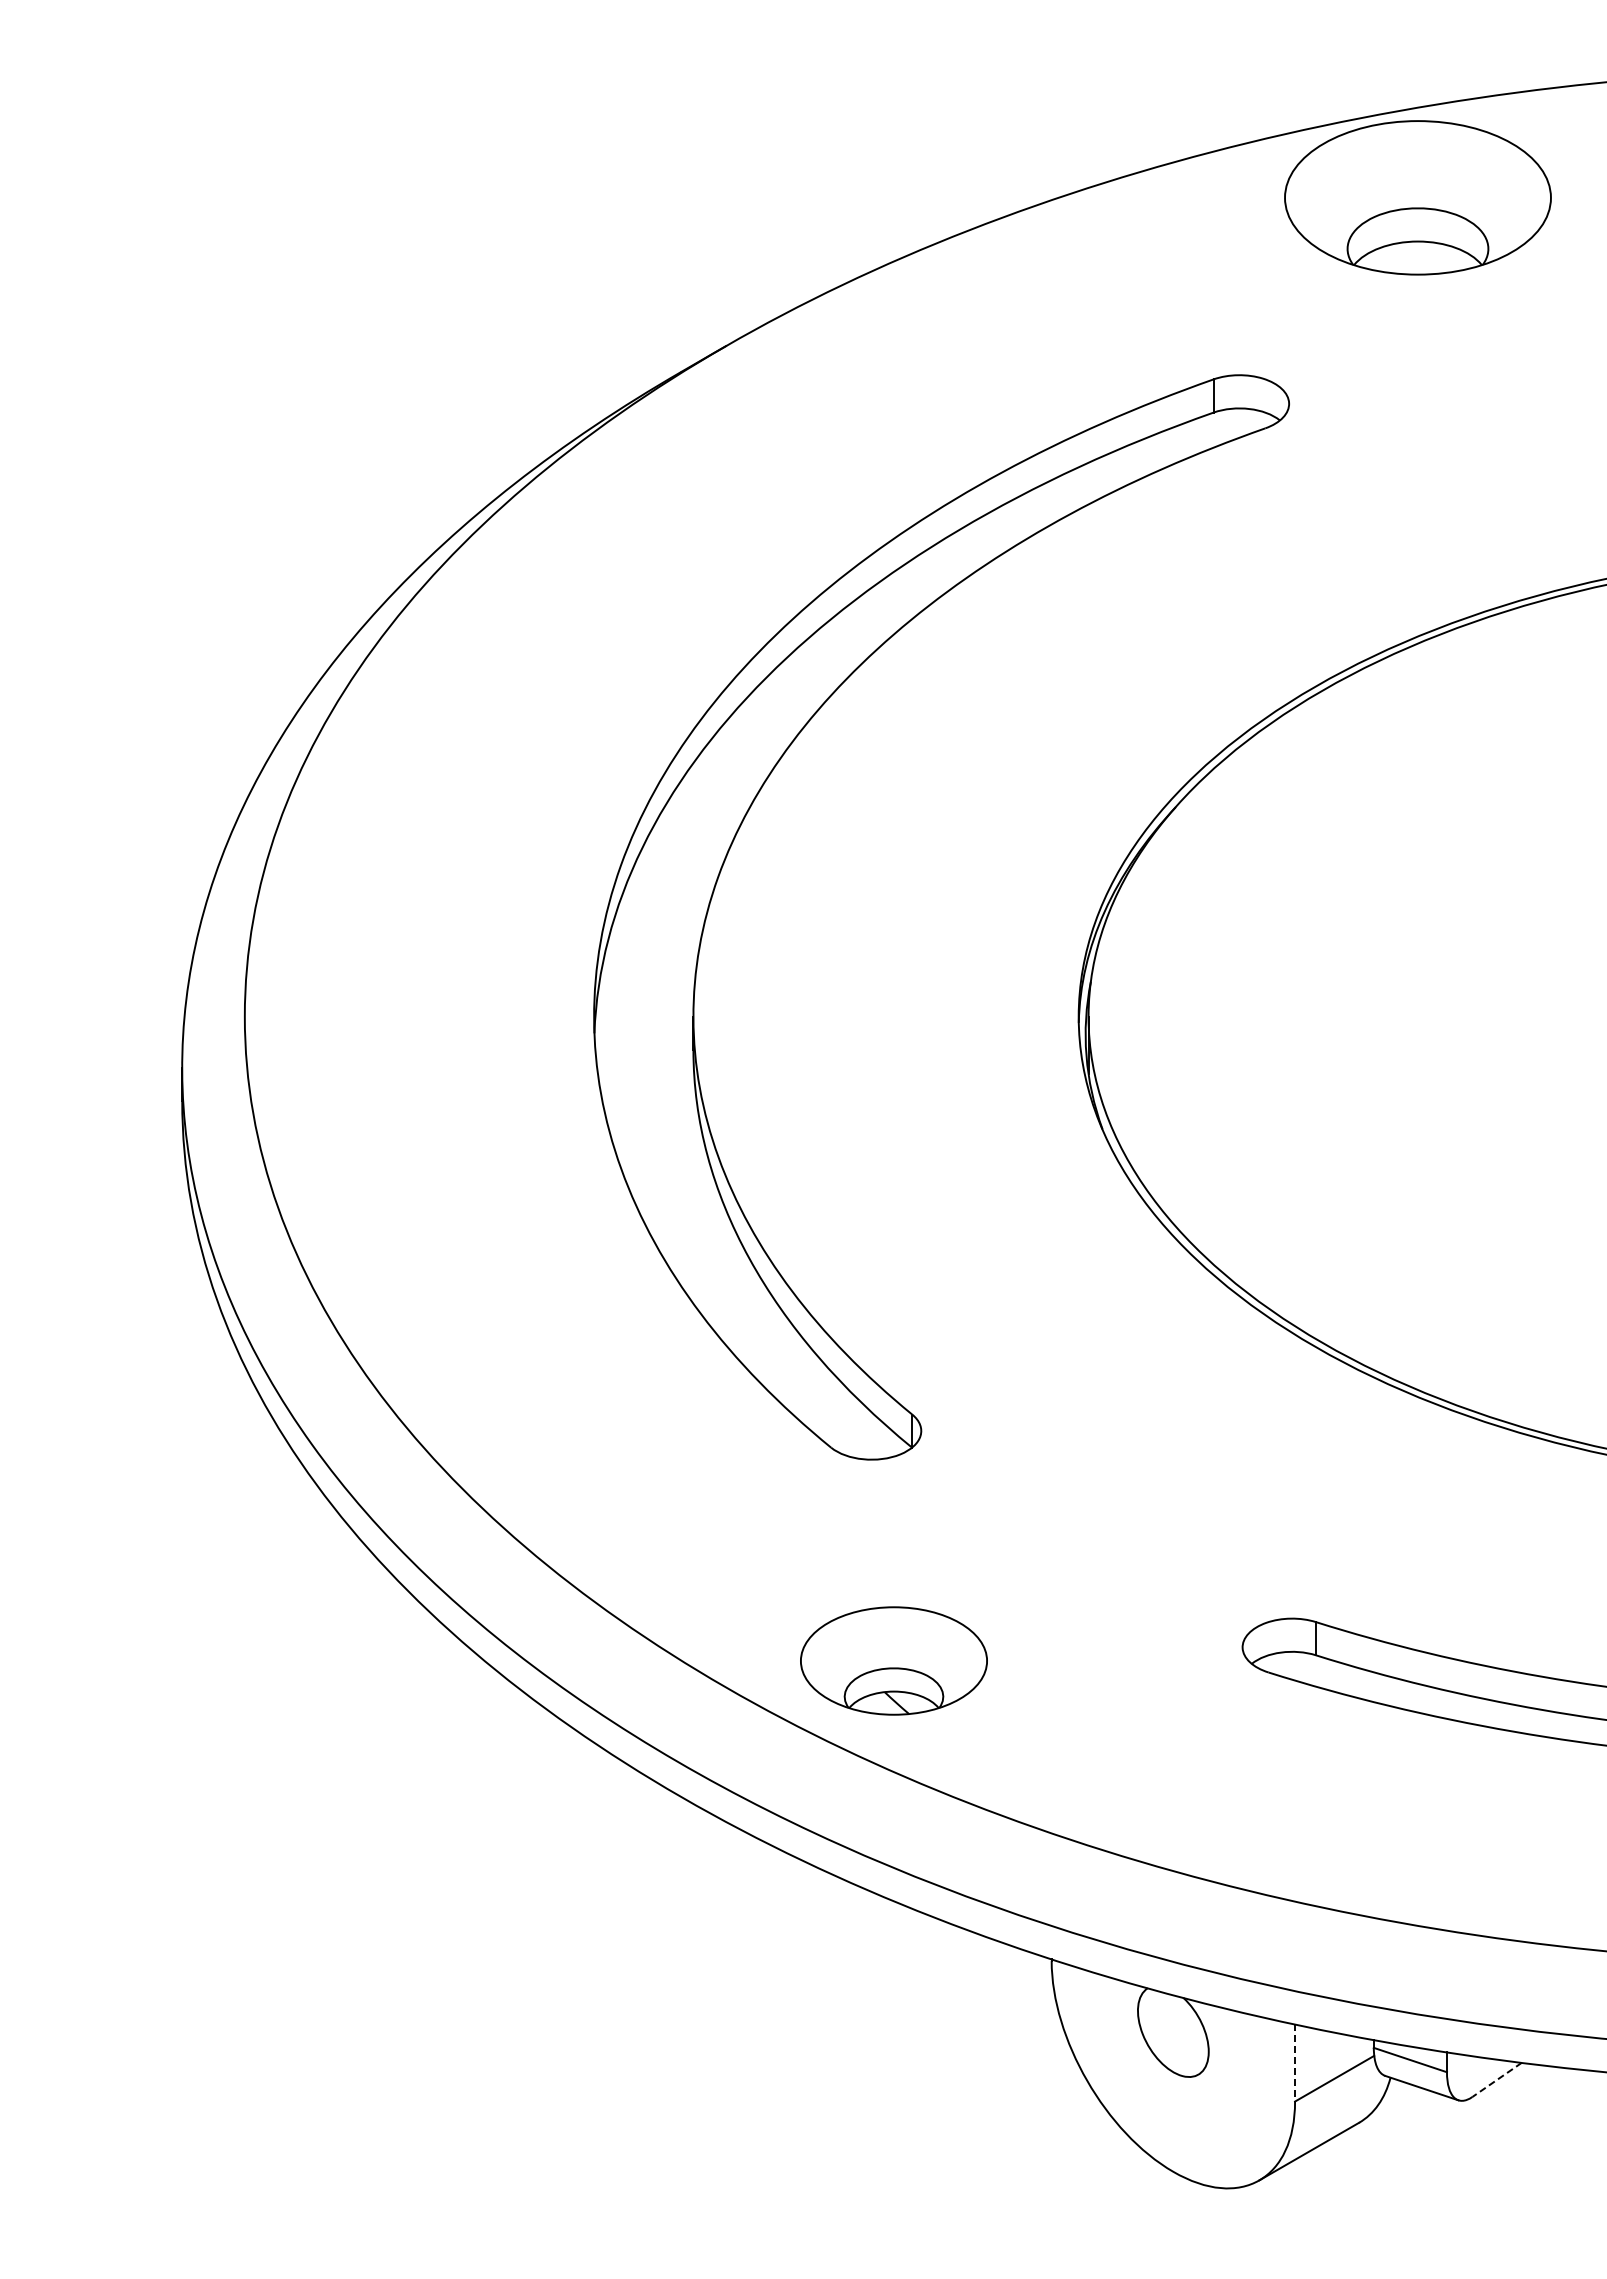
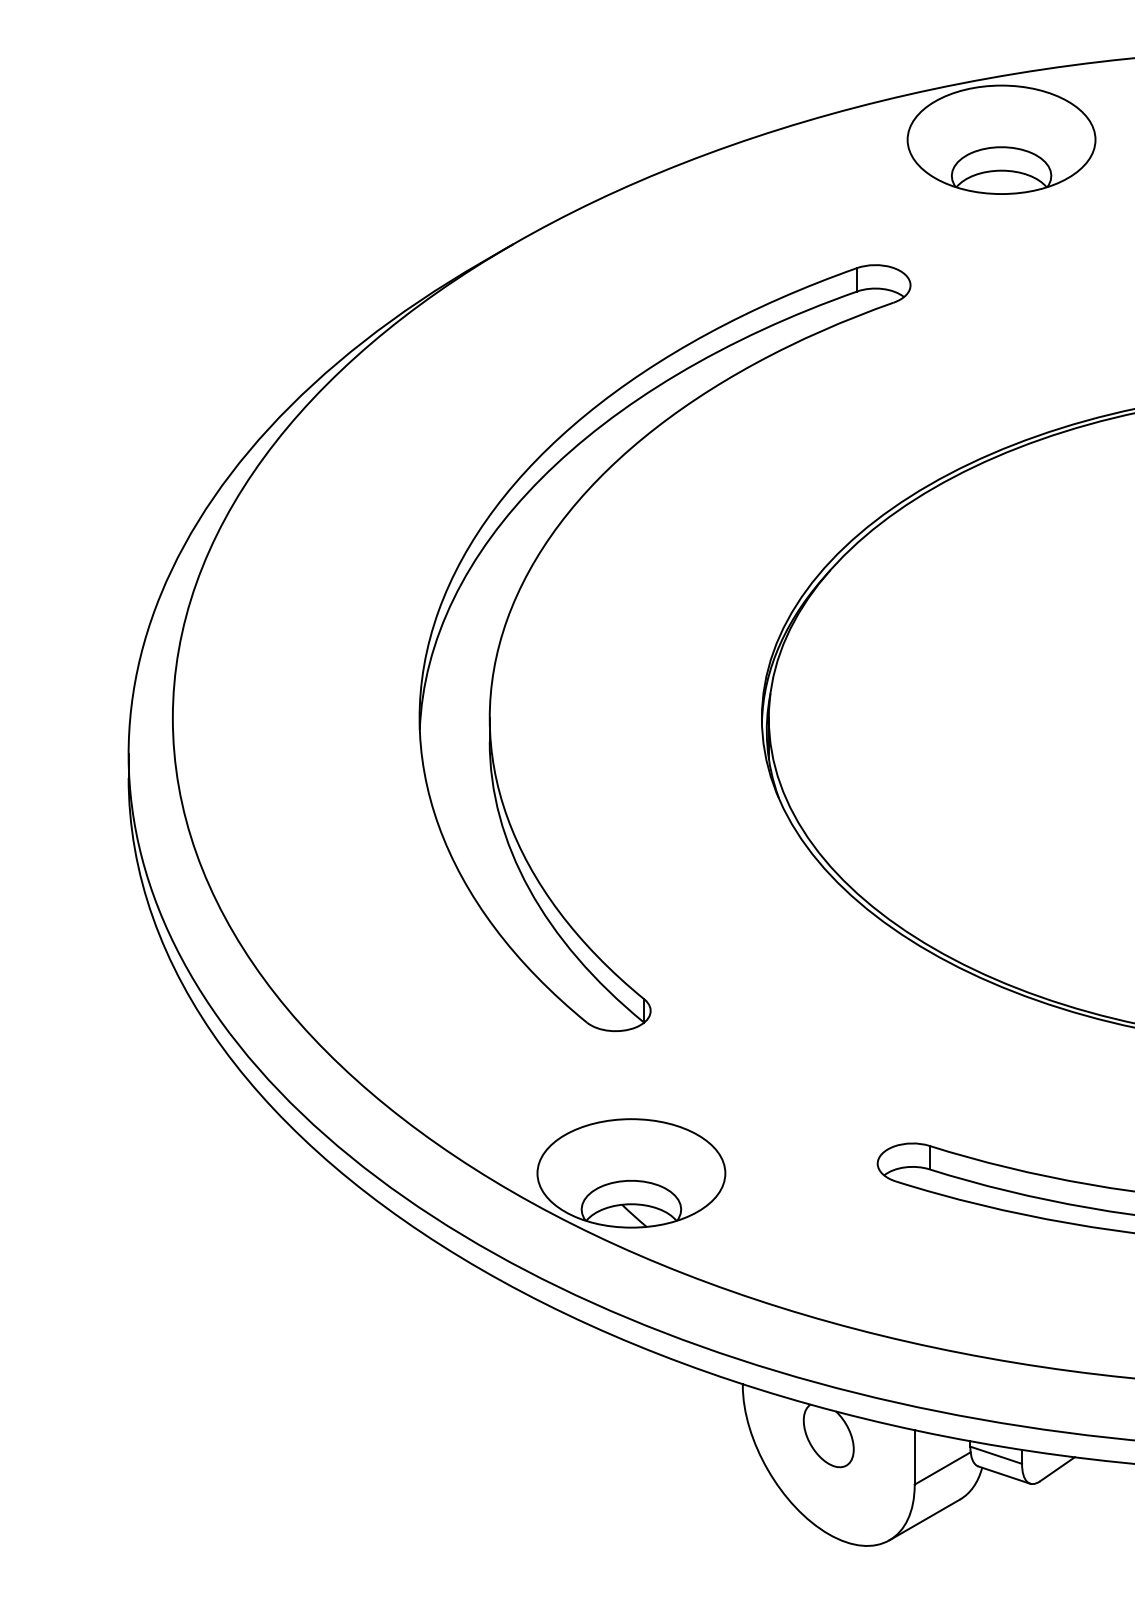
part: (893, 1660) -> (631, 1173), size x1.43
line: (1295, 2062) -> (915, 1457), dashed -> solid
line: (1496, 2080) -> (1057, 1469), dashed -> solid

